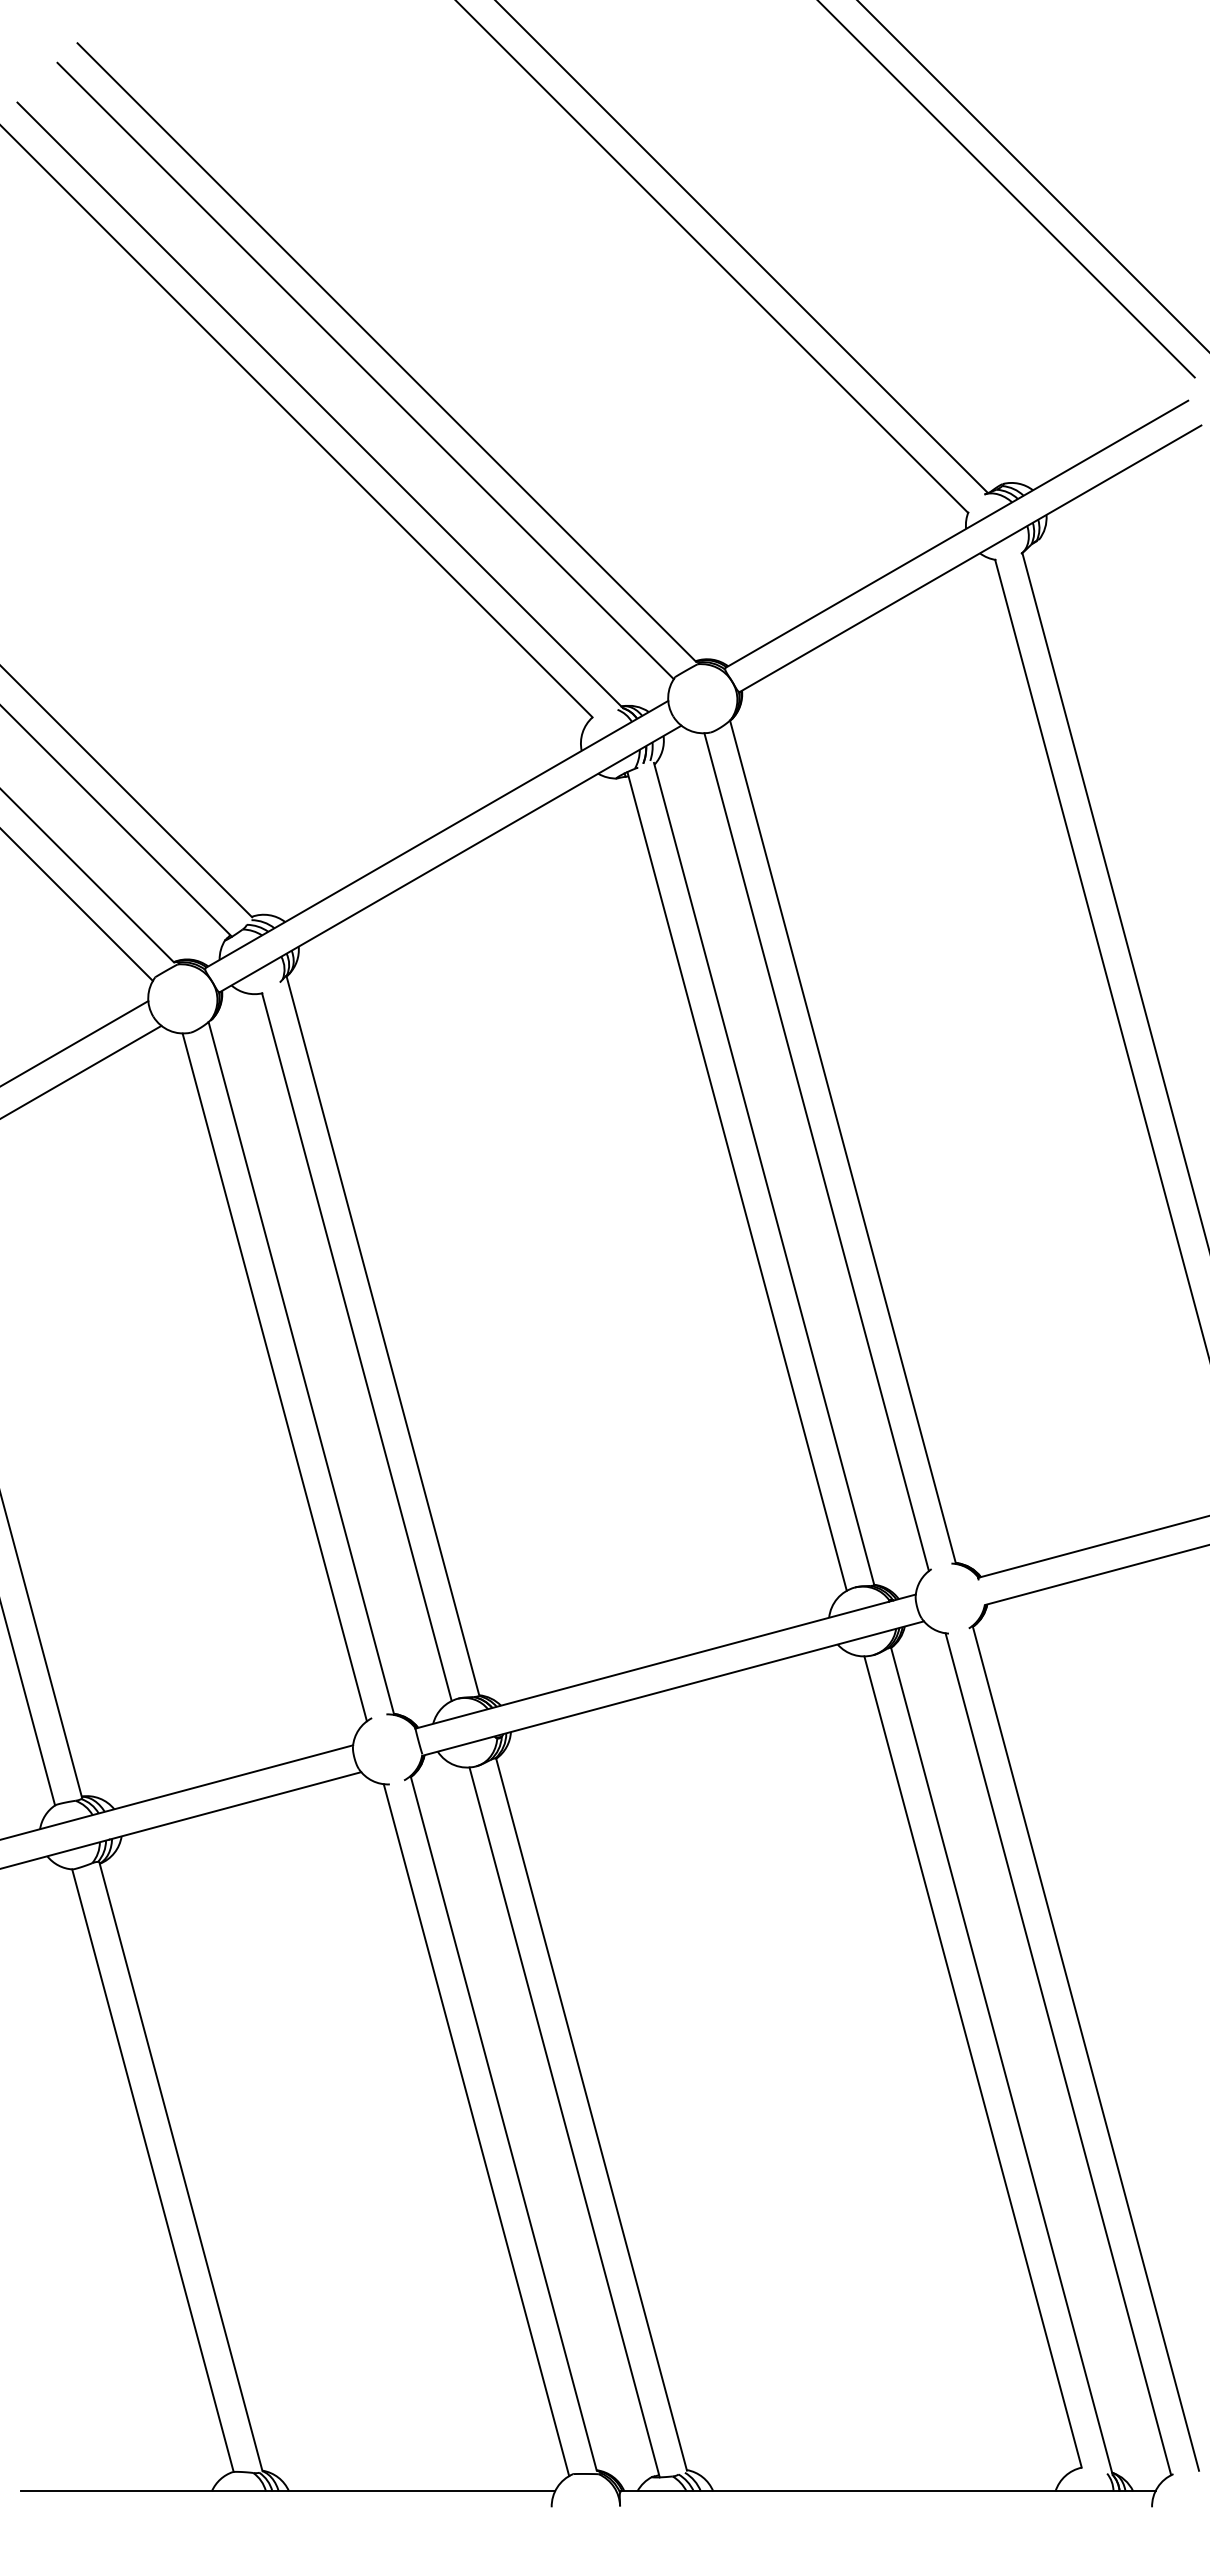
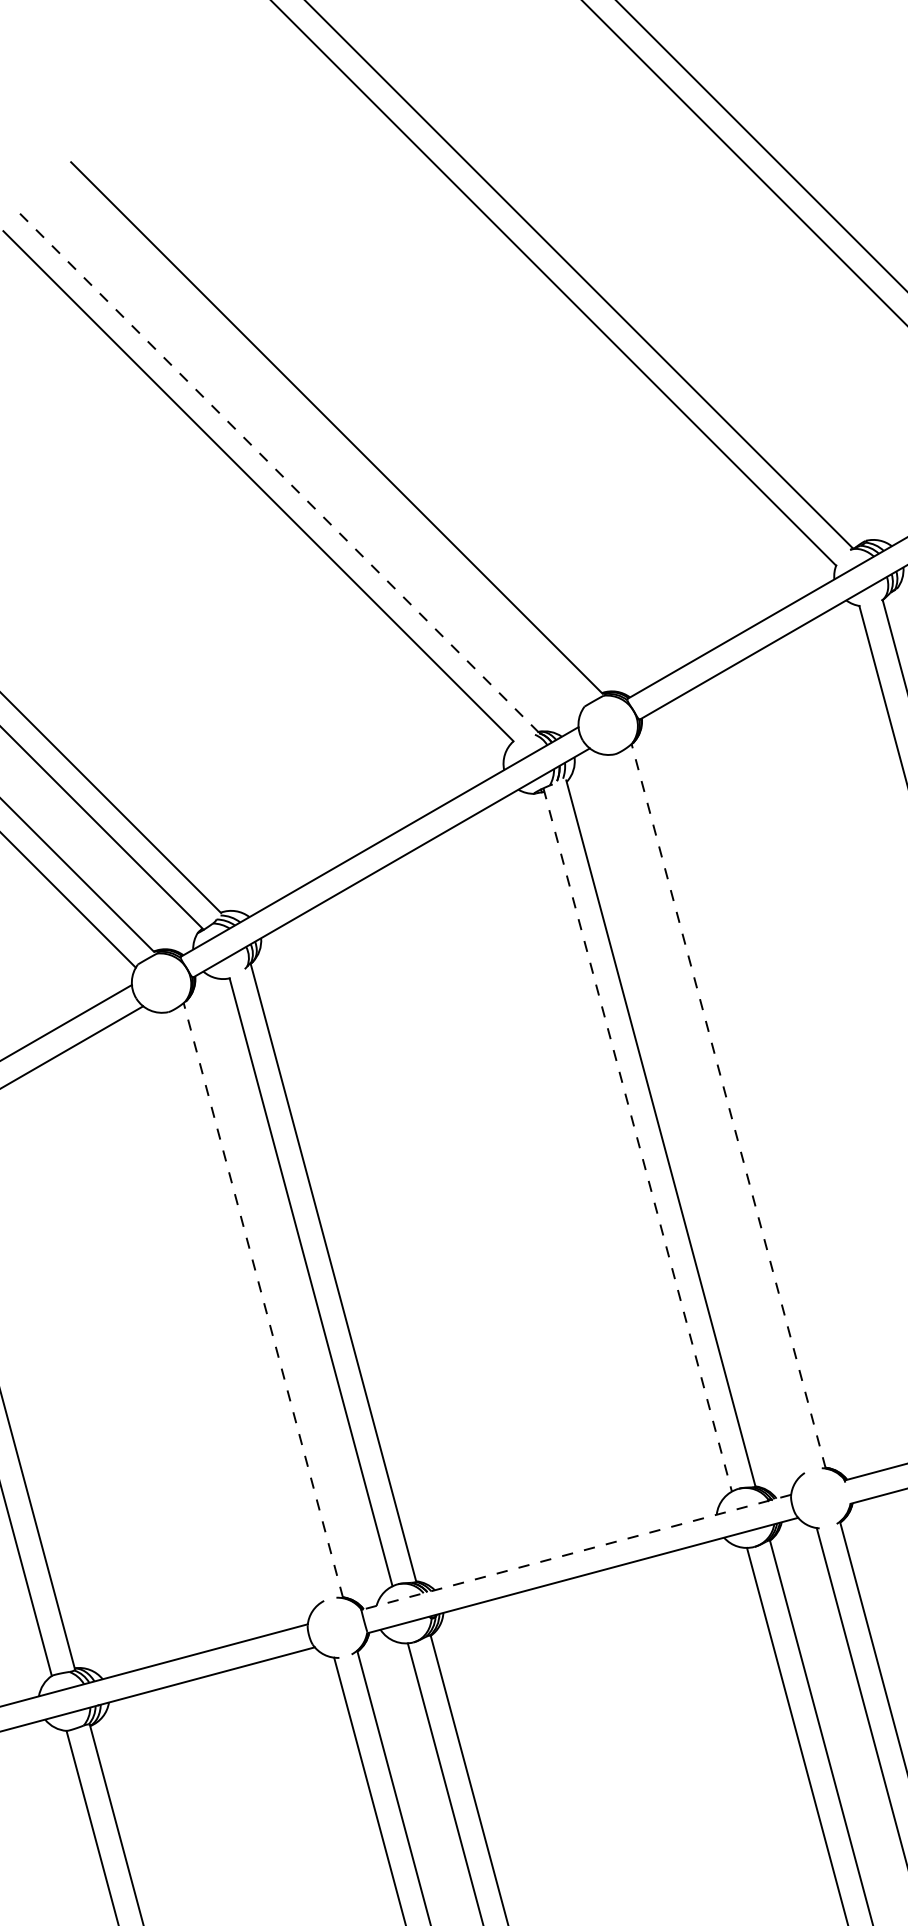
line: (365, 370) -> (318, 443), removed
line: (319, 404) -> (278, 472), solid -> dashed
line: (842, 1141) -> (728, 1105), solid -> dashed
line: (816, 1152) -> (705, 1115), removed
line: (737, 1181) -> (638, 1139), solid -> dashed
line: (301, 1367) -> (263, 1299), solid -> dashed
line: (274, 1377) -> (240, 1308), removed
line: (665, 1661) -> (576, 1552), solid -> dashed

